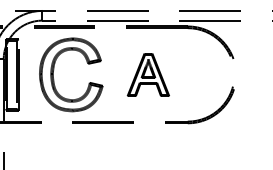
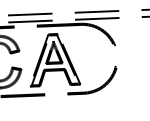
part: (148, 74) -> (54, 59), size x1.67

